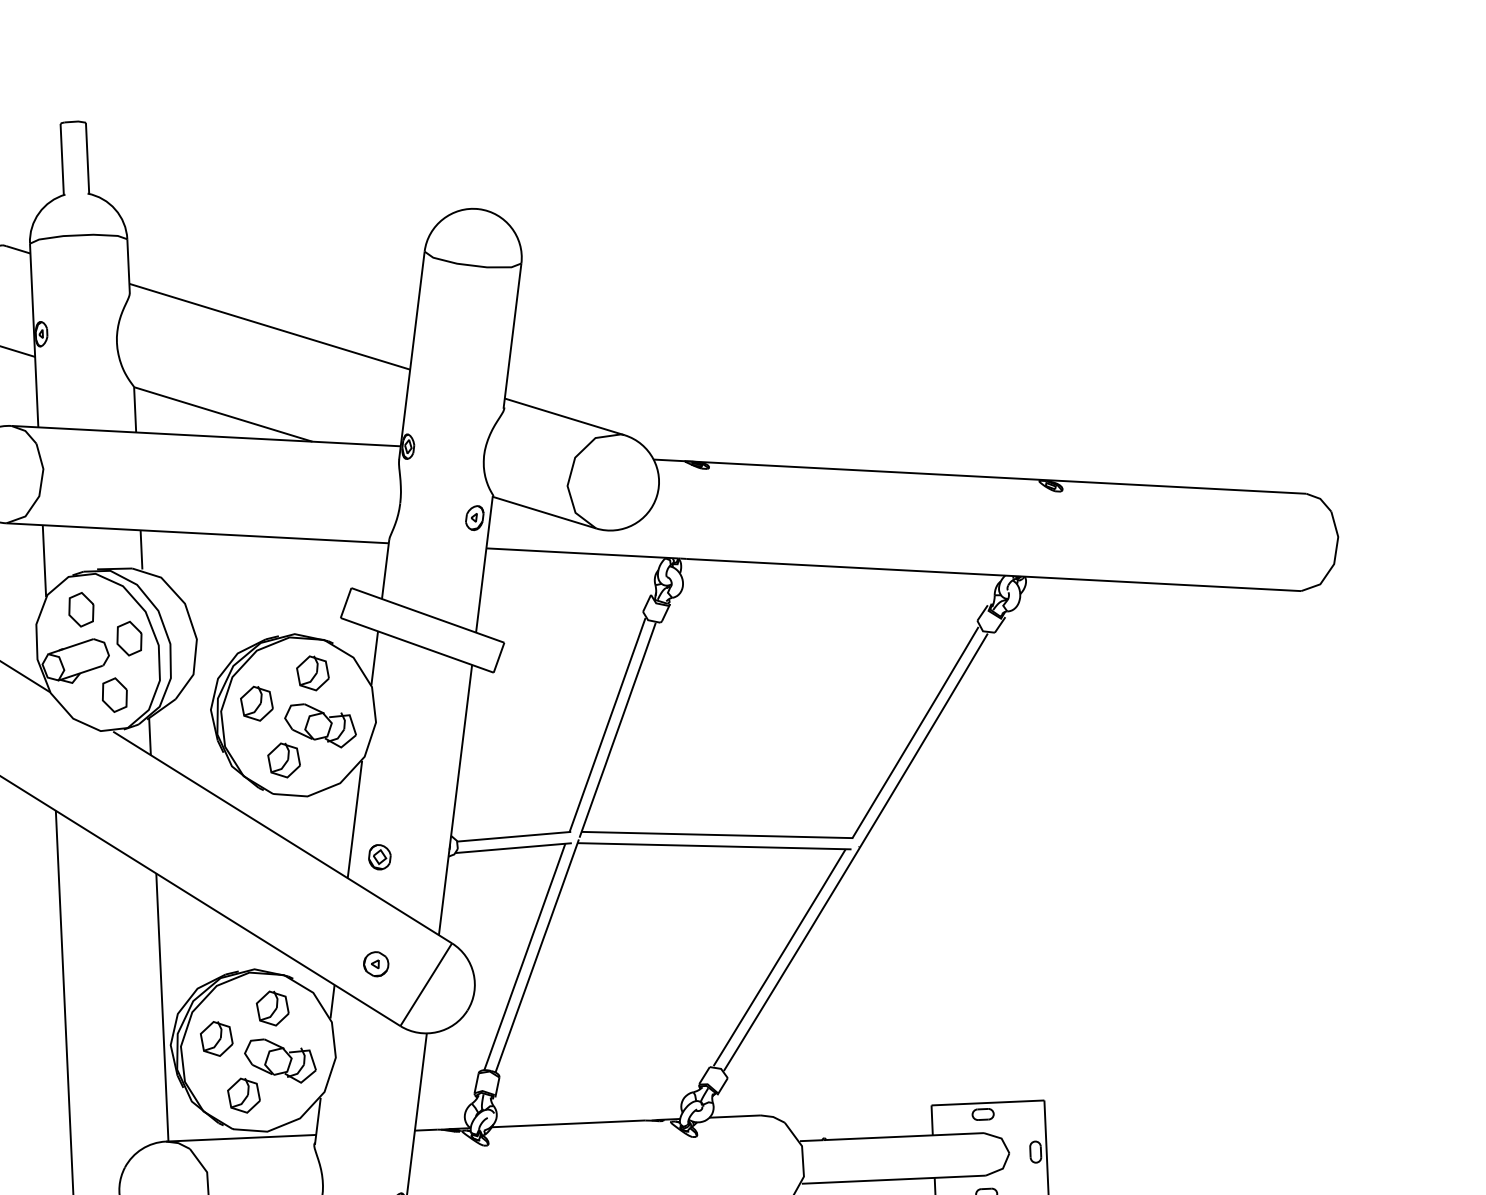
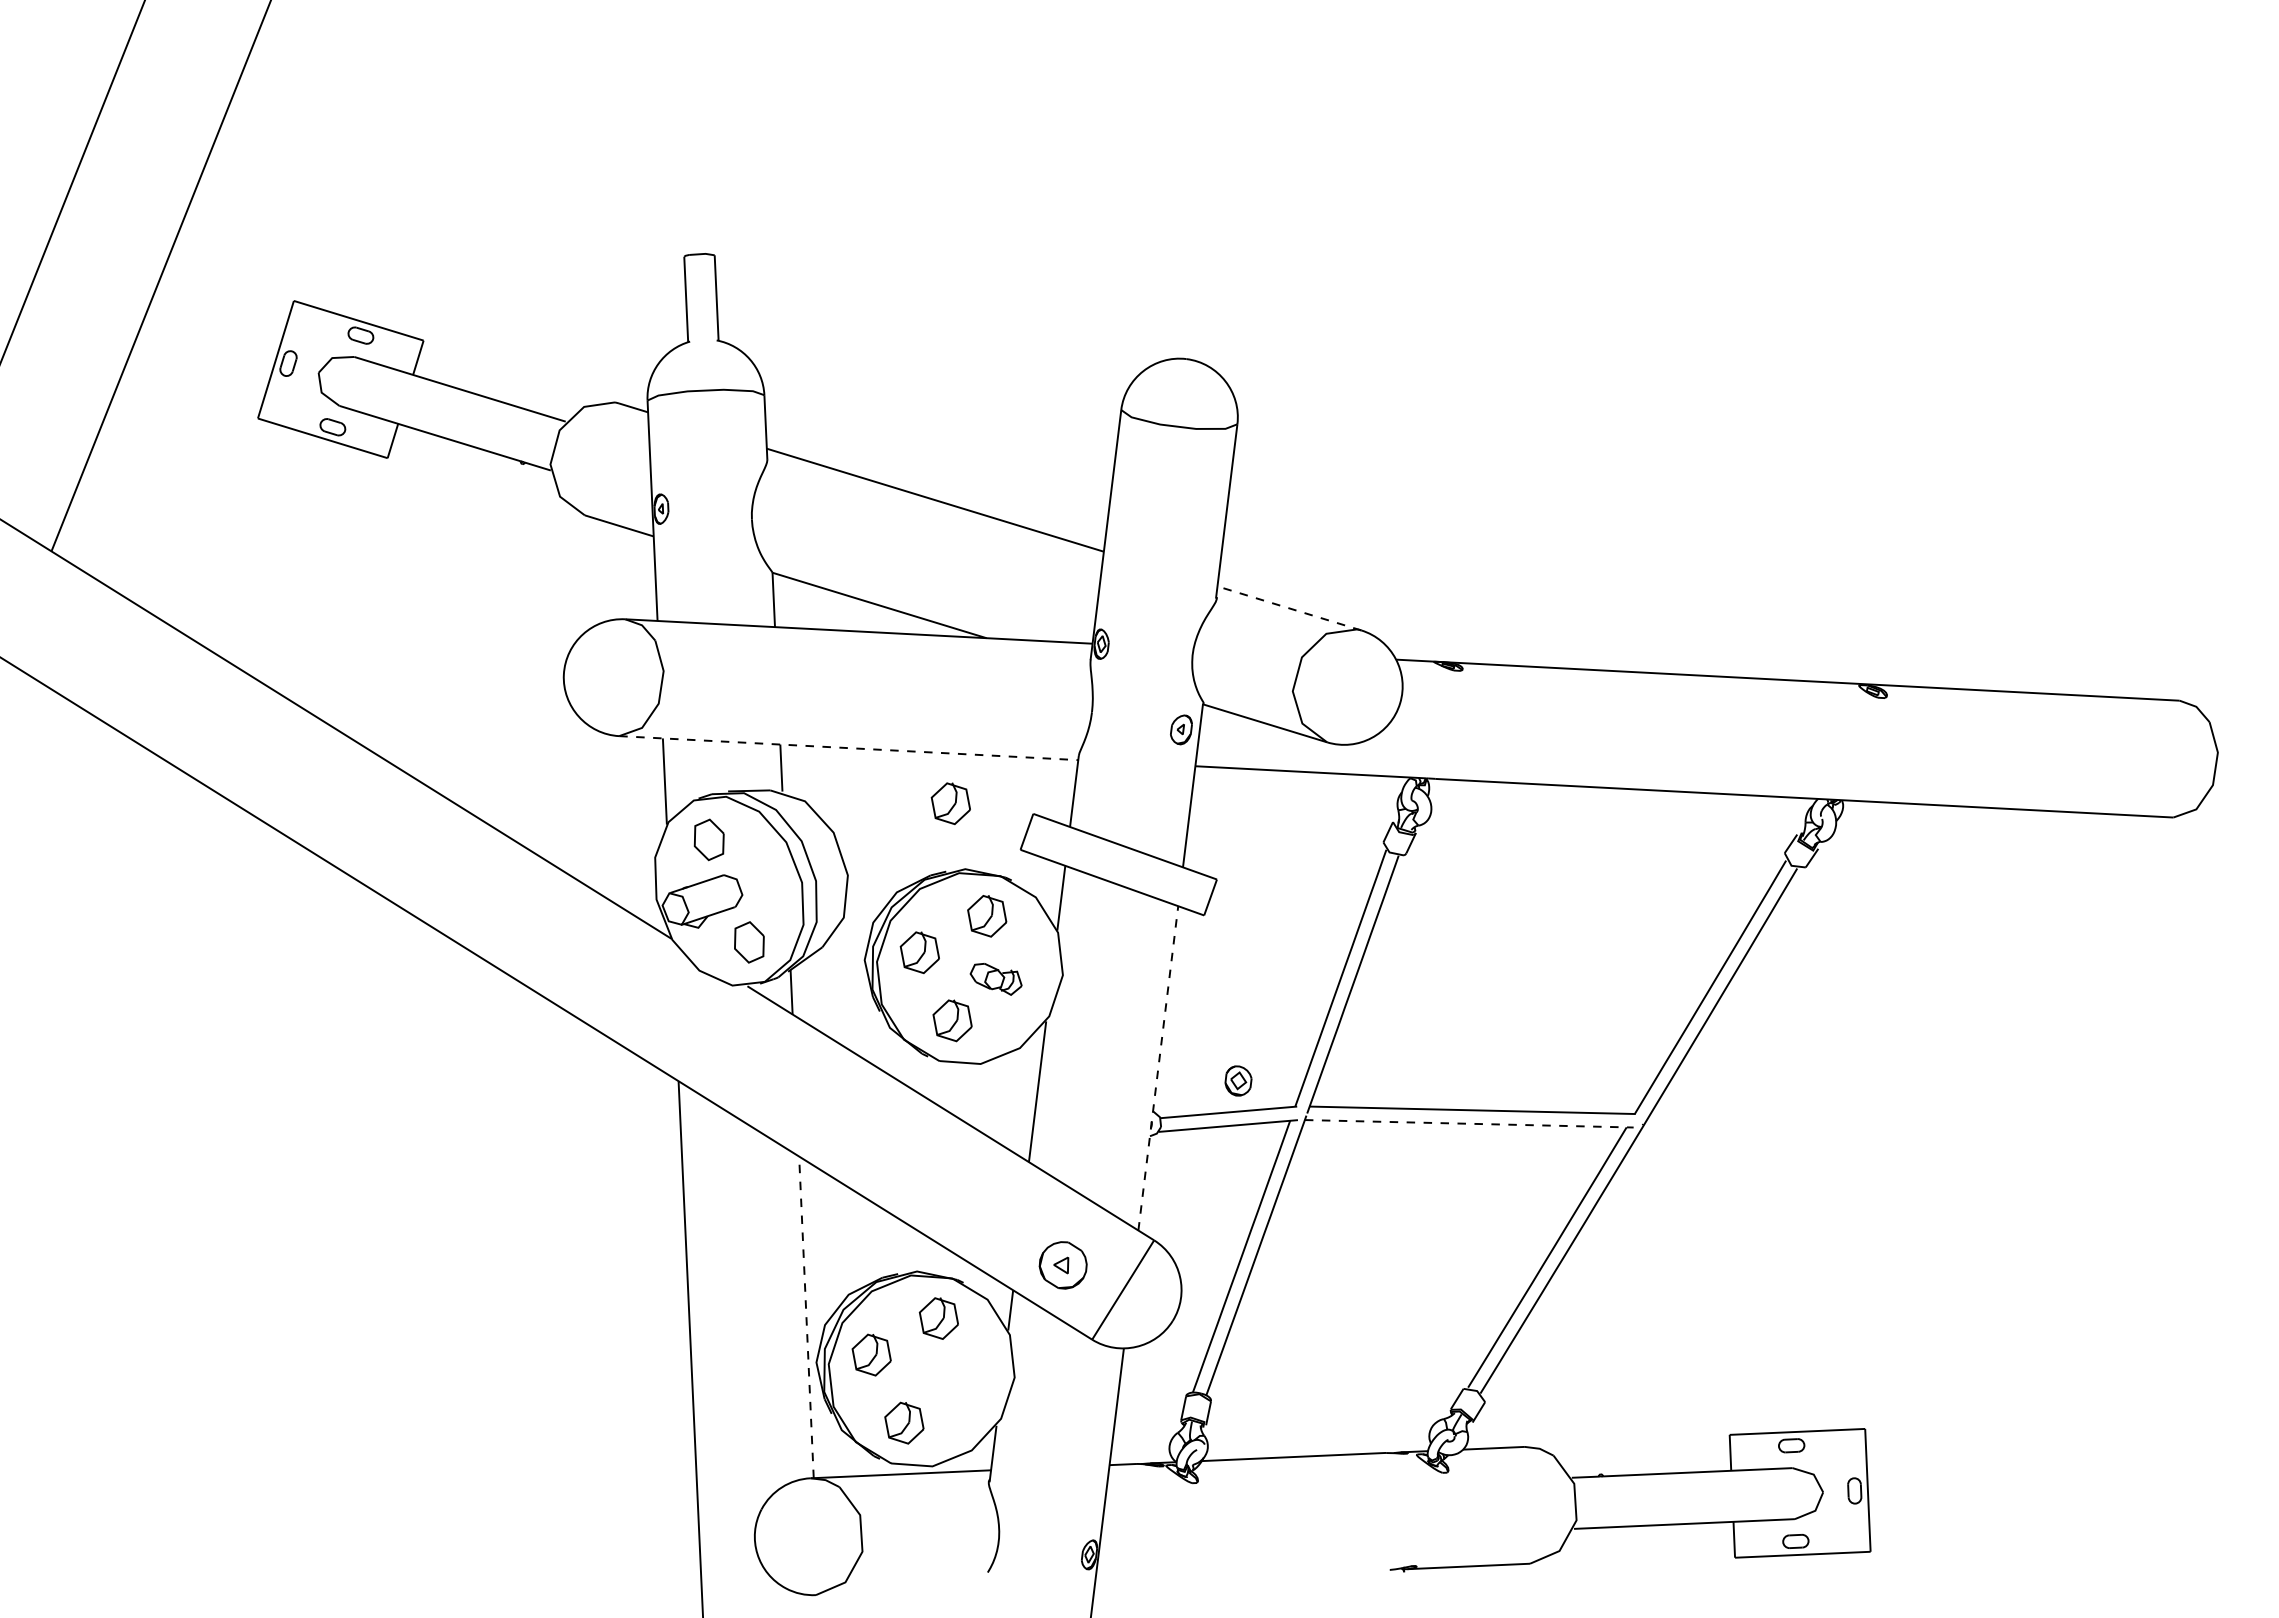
line: (563, 416) -> (1288, 608), solid -> dashed
line: (197, 533) -> (848, 748), solid -> dashed
part: (282, 579) -> (950, 803), added
part: (129, 638) -> (766, 874), removed
part: (319, 726) -> (995, 979), size x0.6
line: (455, 799) -> (1158, 1067), solid -> dashed
line: (714, 846) -> (1469, 1123), solid -> dashed
part: (379, 856) -> (1238, 1080), moved
part: (375, 964) -> (1062, 1265), size x1.6
line: (162, 1007) -> (806, 1317), solid -> dashed
part: (279, 1060) -> (947, 1381), removed

